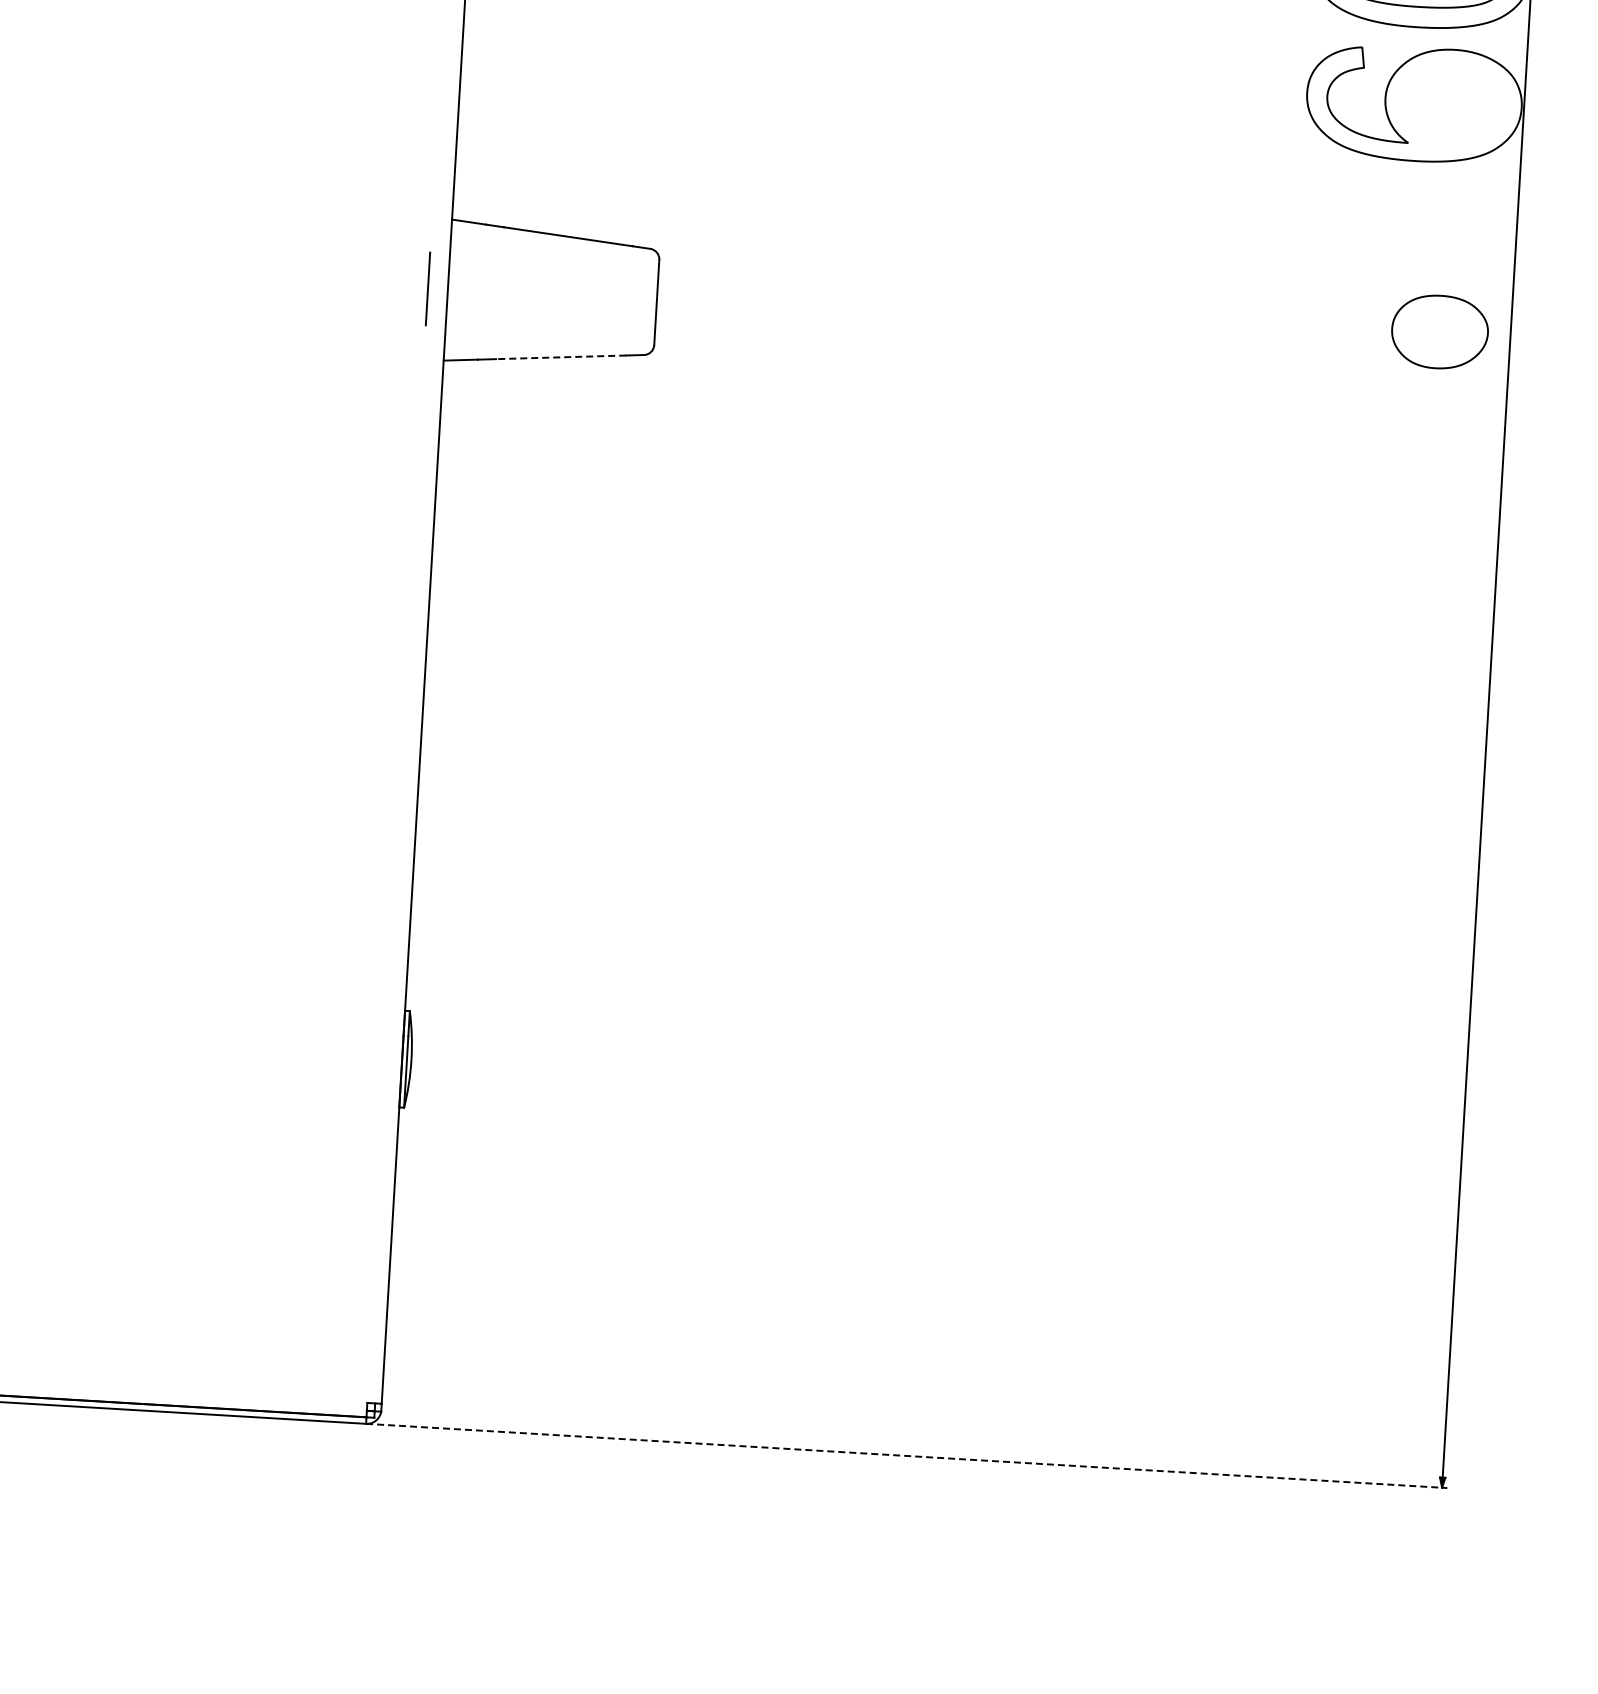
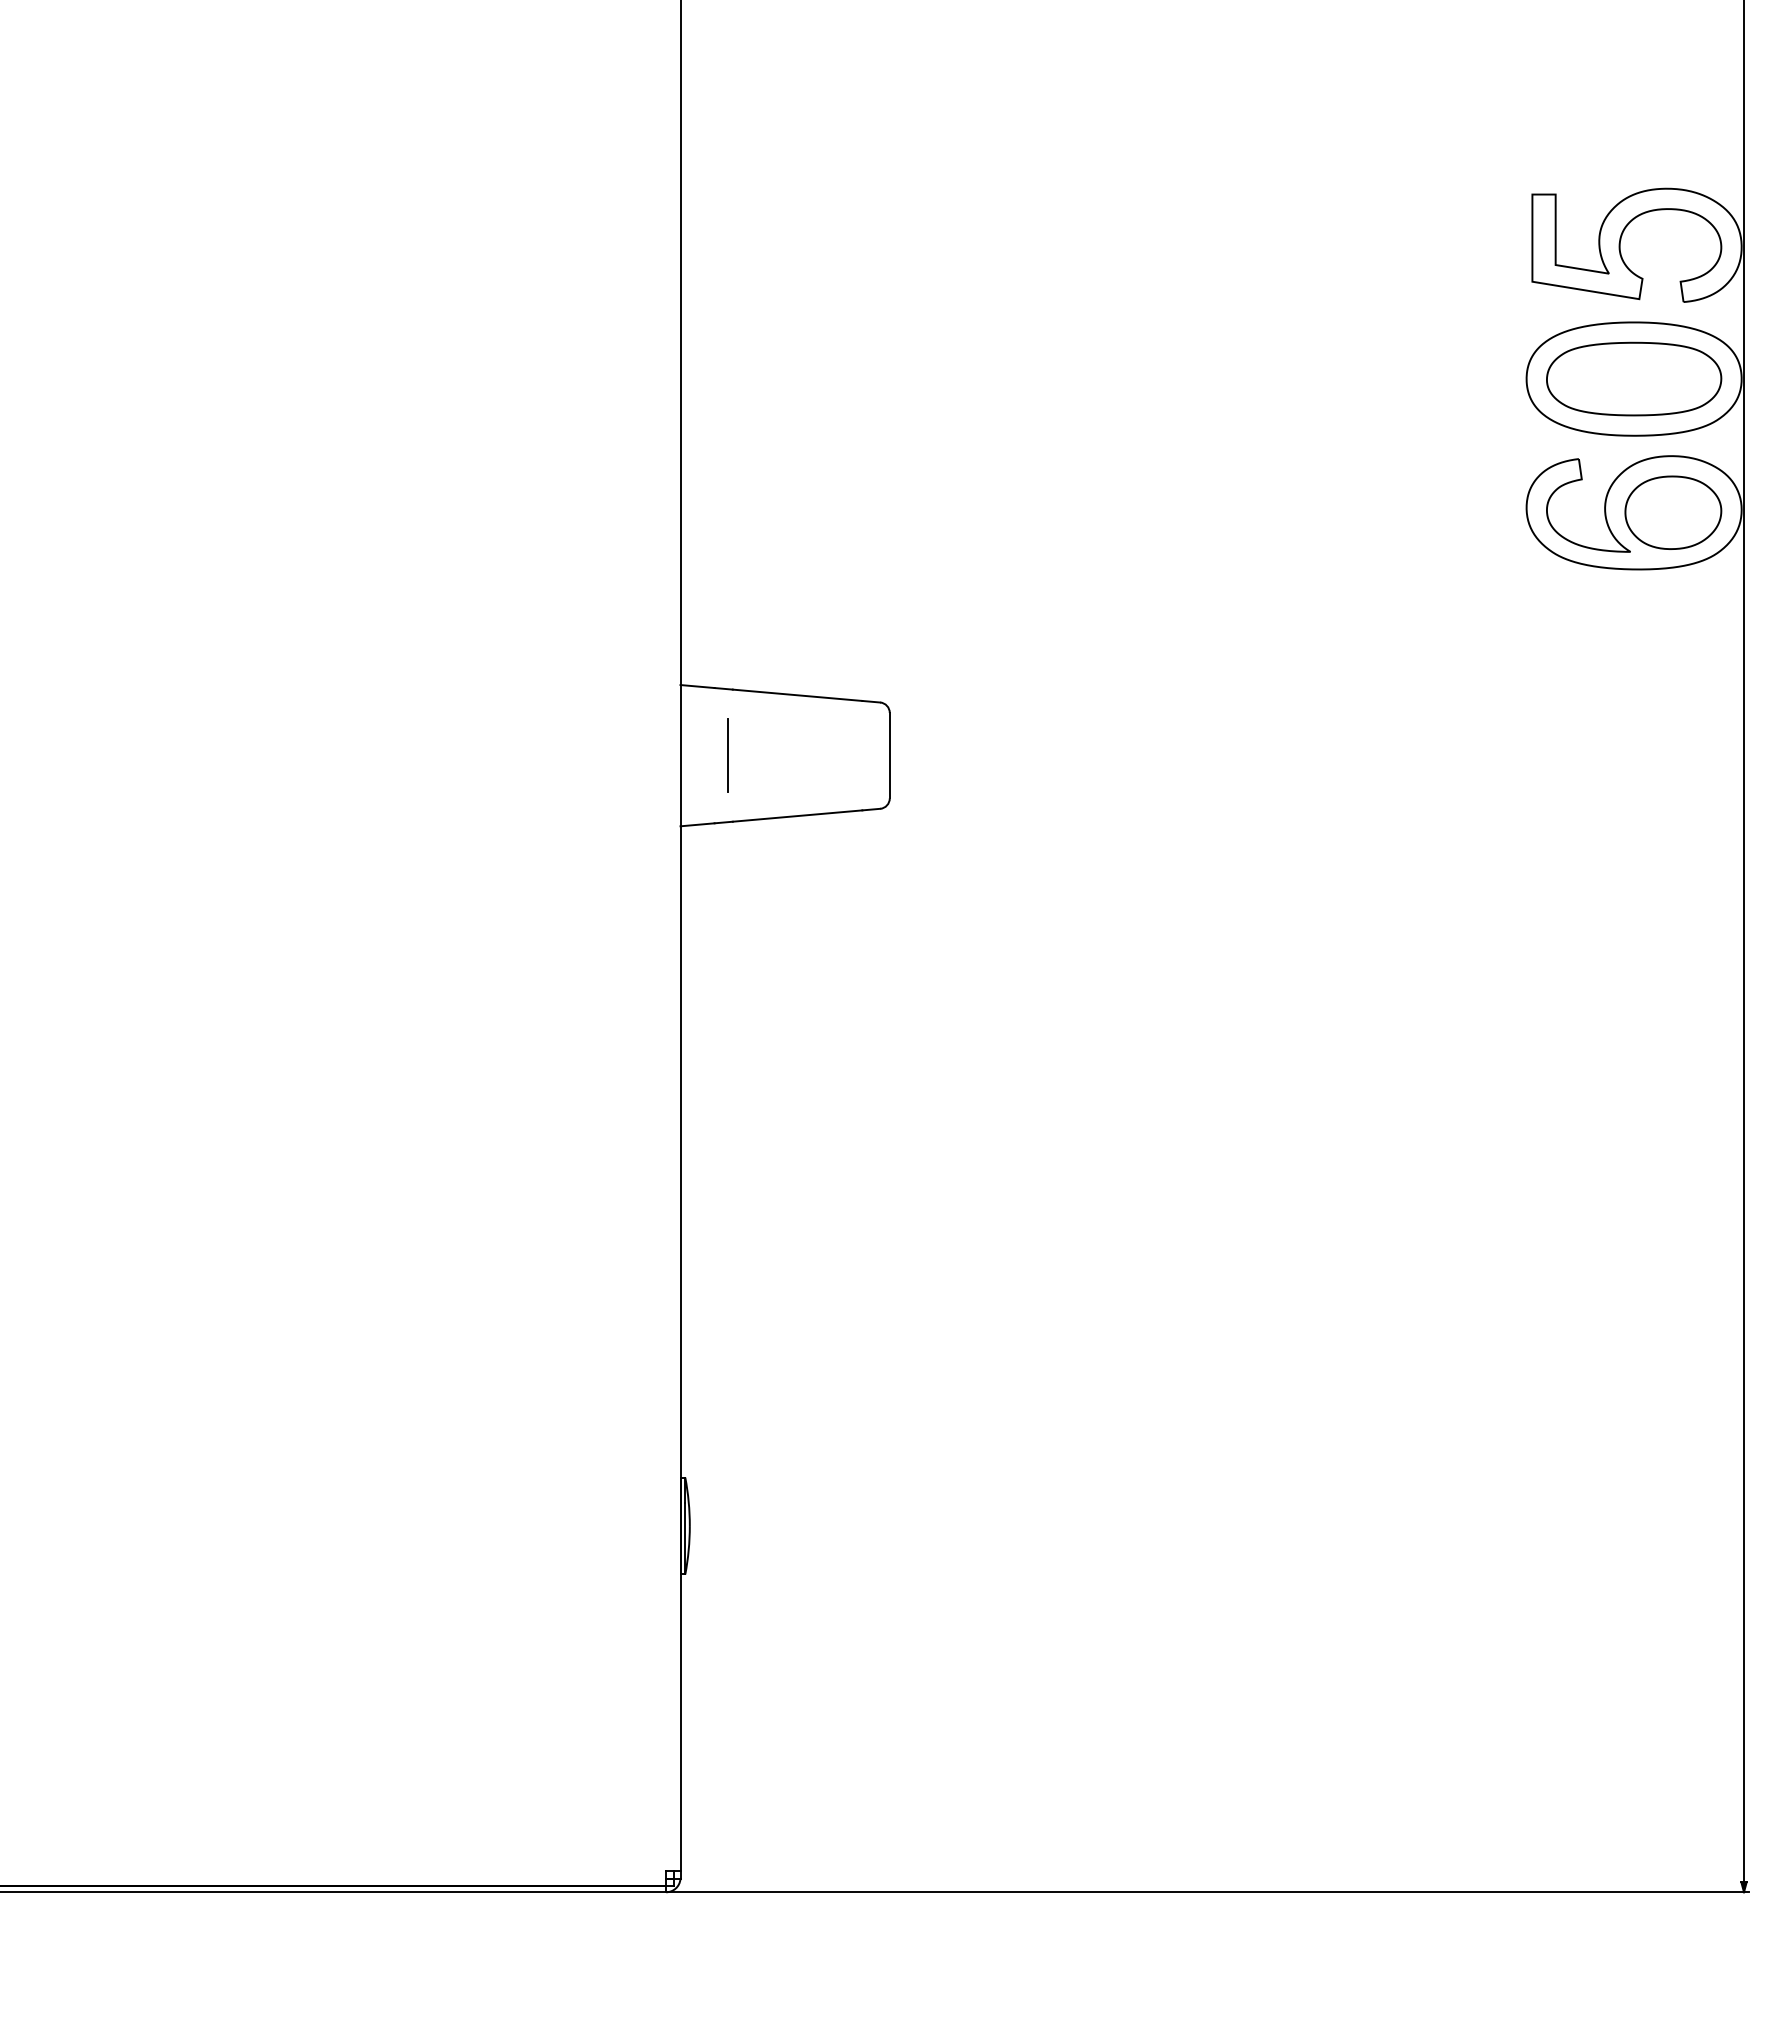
line: (427, 288) -> (727, 755), moved
part: (1440, 331) -> (1673, 512), moved
line: (561, 357) -> (797, 816), dashed -> solid
line: (906, 1456) -> (1207, 1892), dashed -> solid

